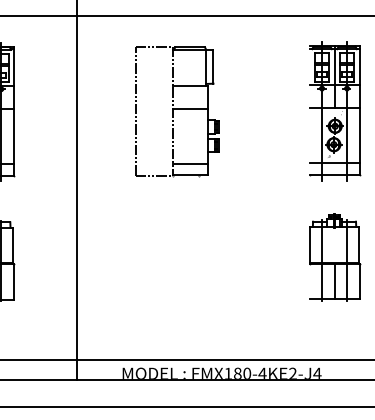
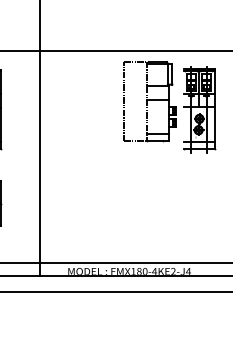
part: (176, 111) -> (149, 101), moved
part: (335, 256) -> (199, 199), removed

